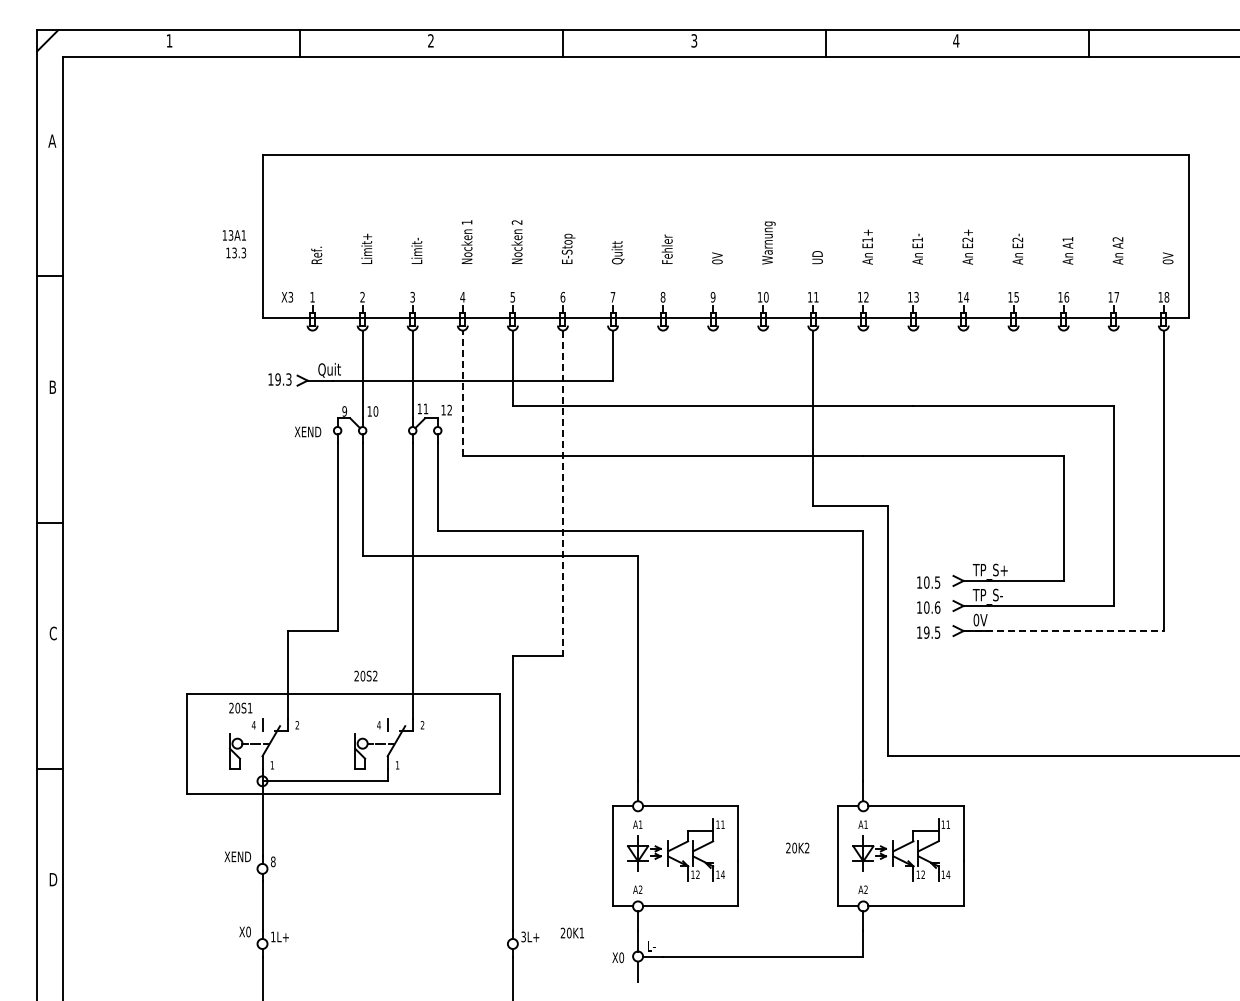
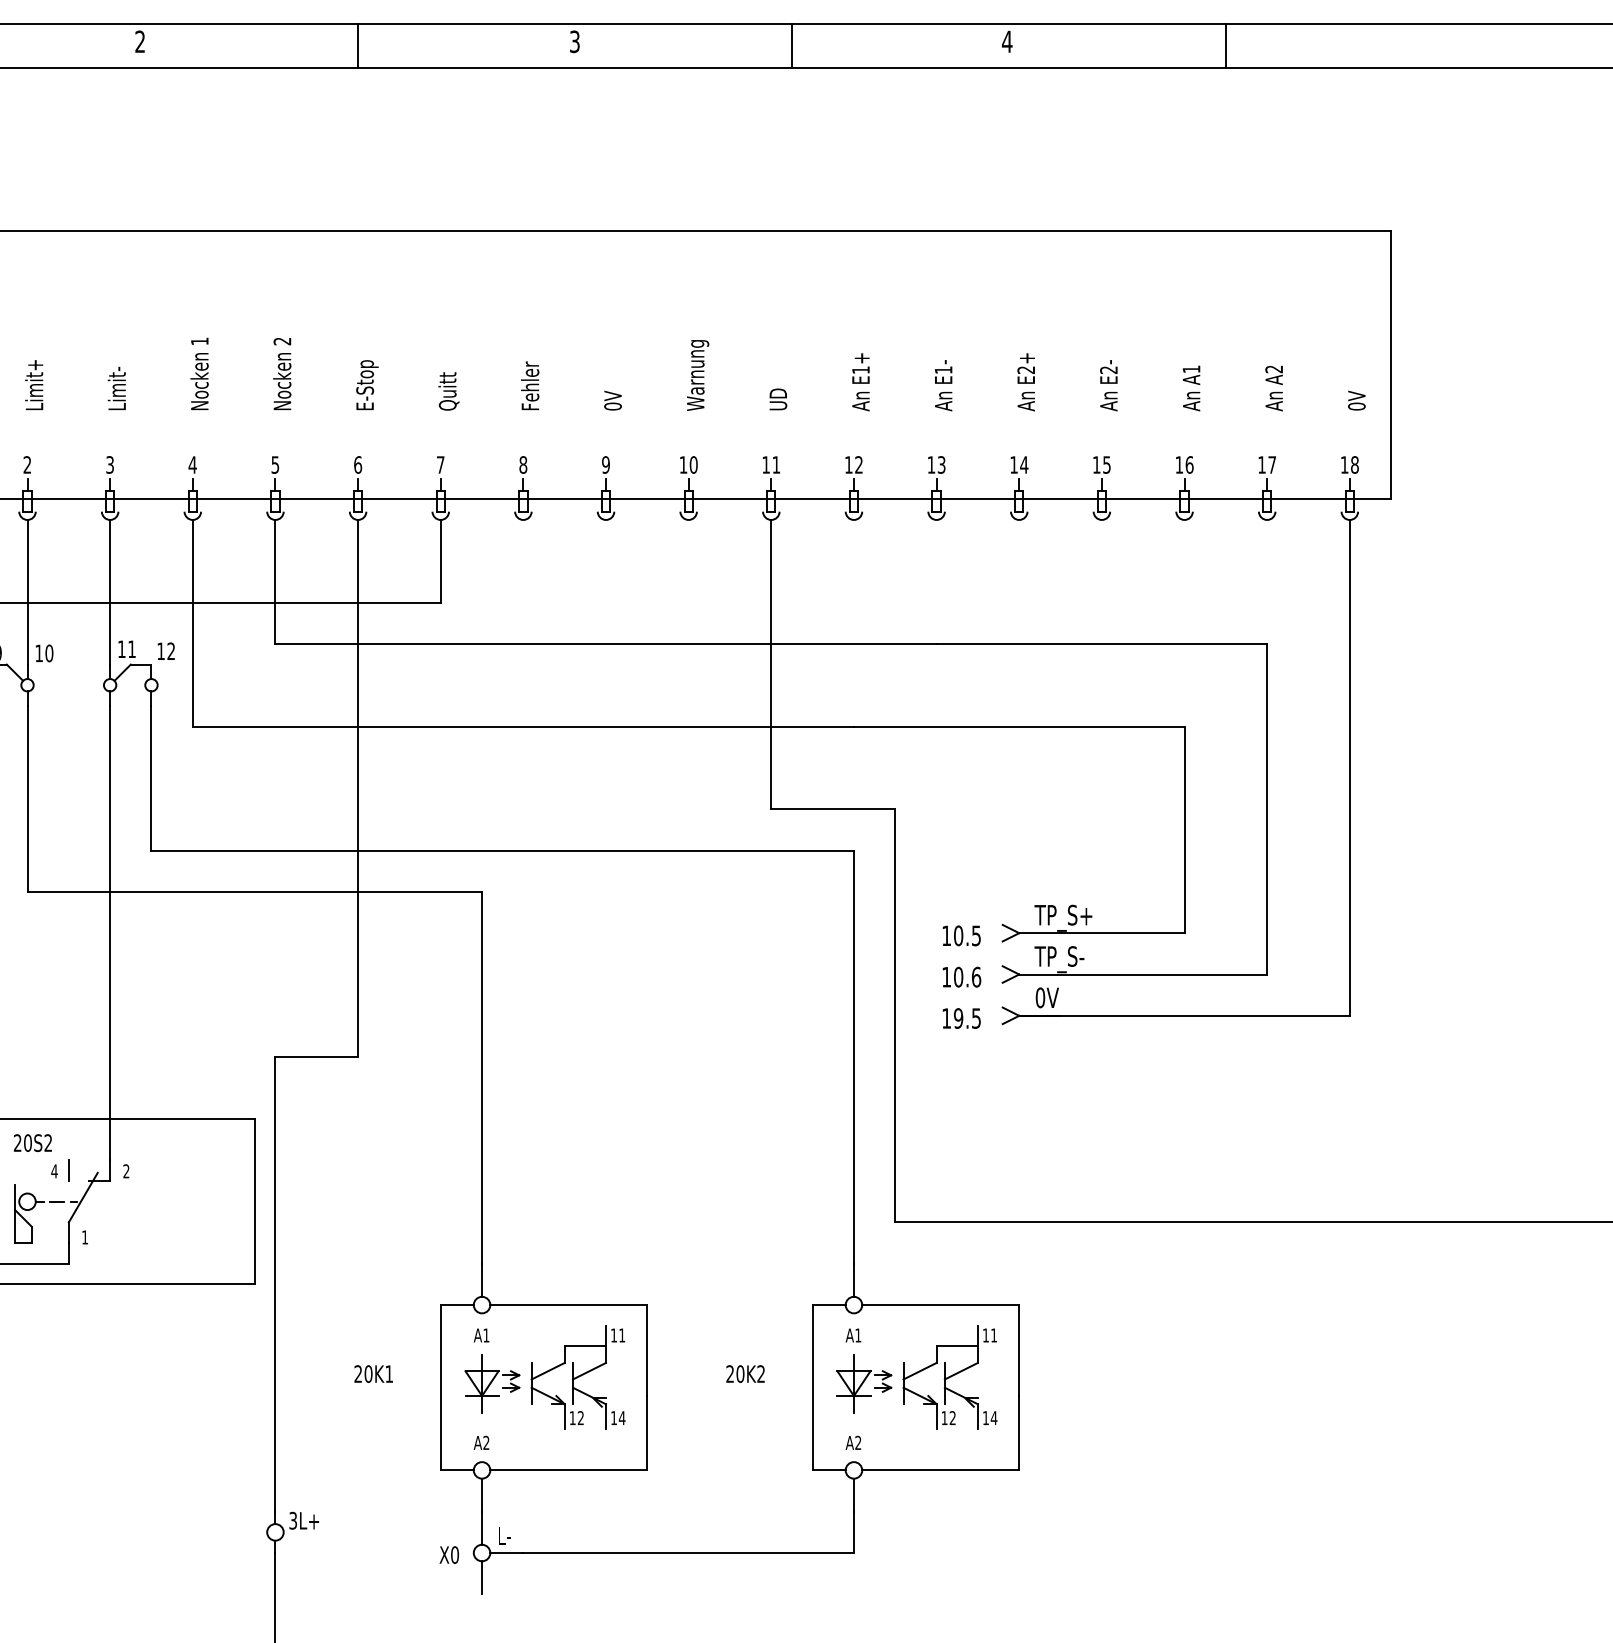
line: (462, 393) -> (192, 623), dashed -> solid
line: (562, 493) -> (357, 788), dashed -> solid
line: (1064, 631) -> (1185, 1016), dashed -> solid
text: (365, 675) -> (32, 1142), moved
text: (571, 932) -> (372, 1373), moved

